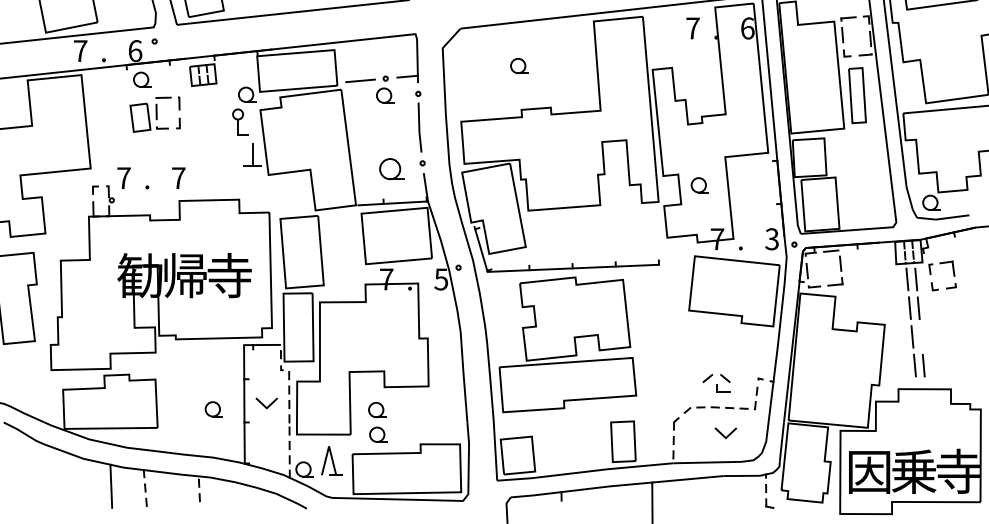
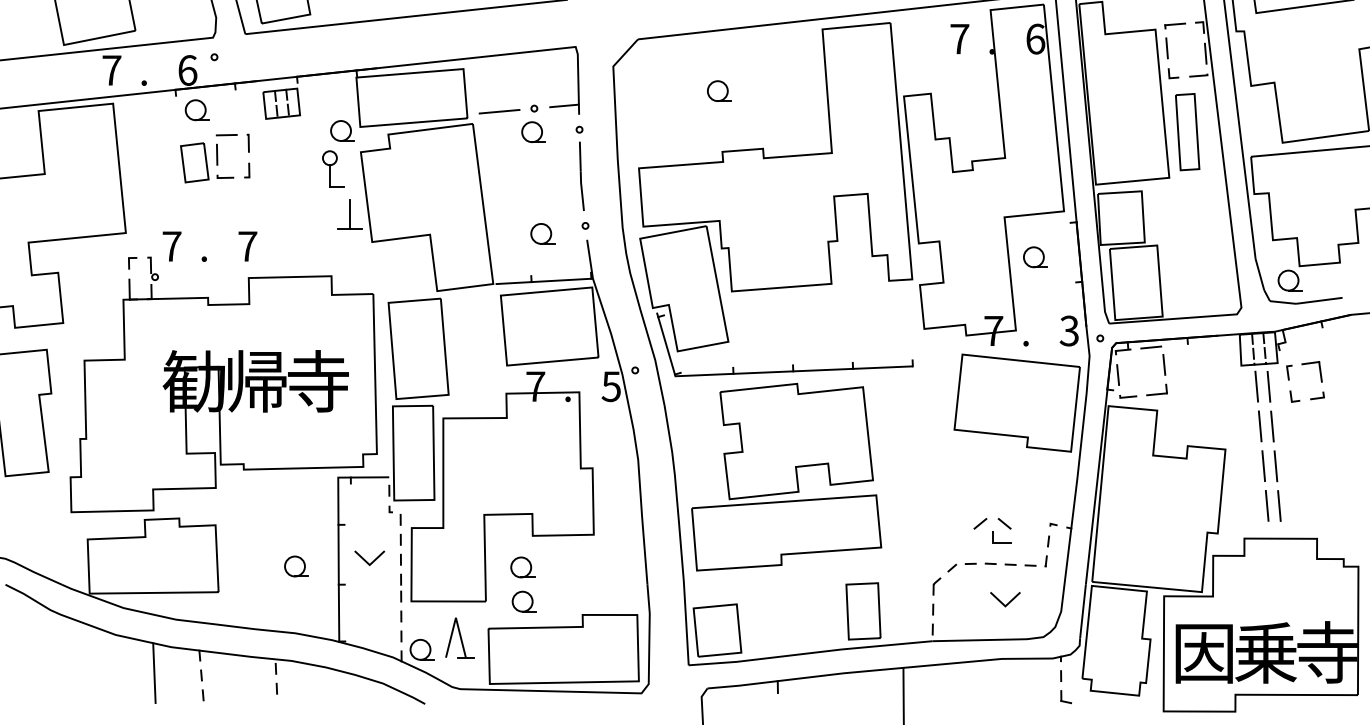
part: (391, 168) -> (542, 233), size x0.71
part: (699, 185) -> (1035, 257), moved
line: (920, 337) -> (1275, 466), added

